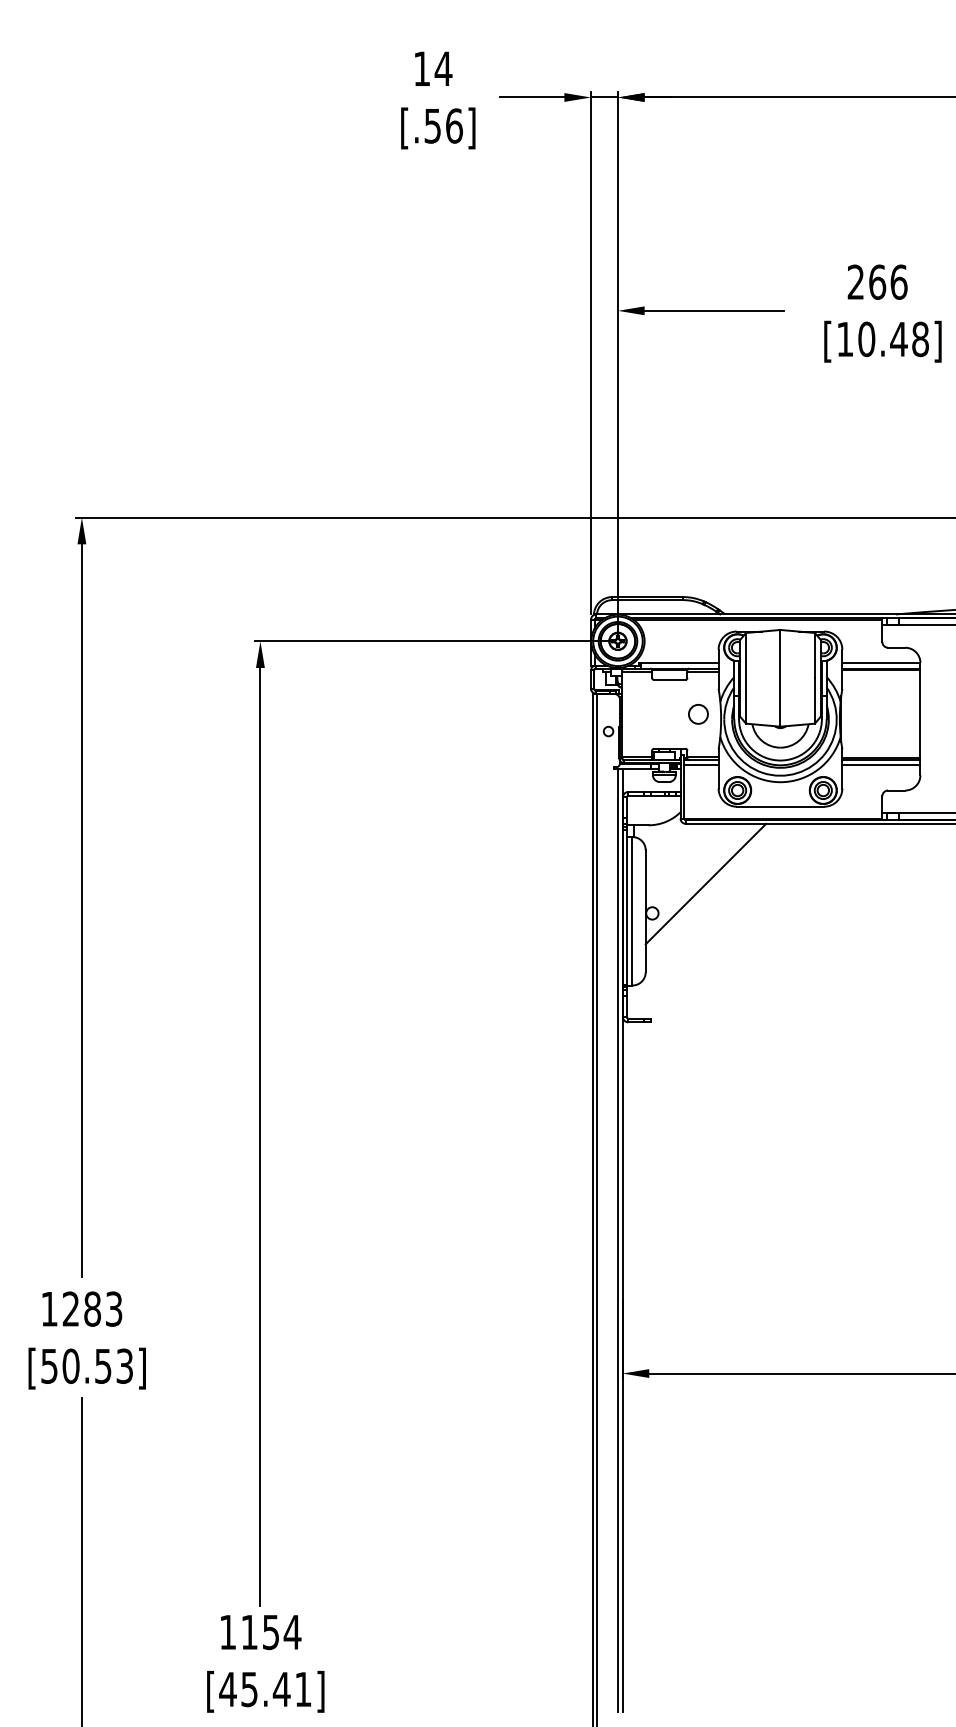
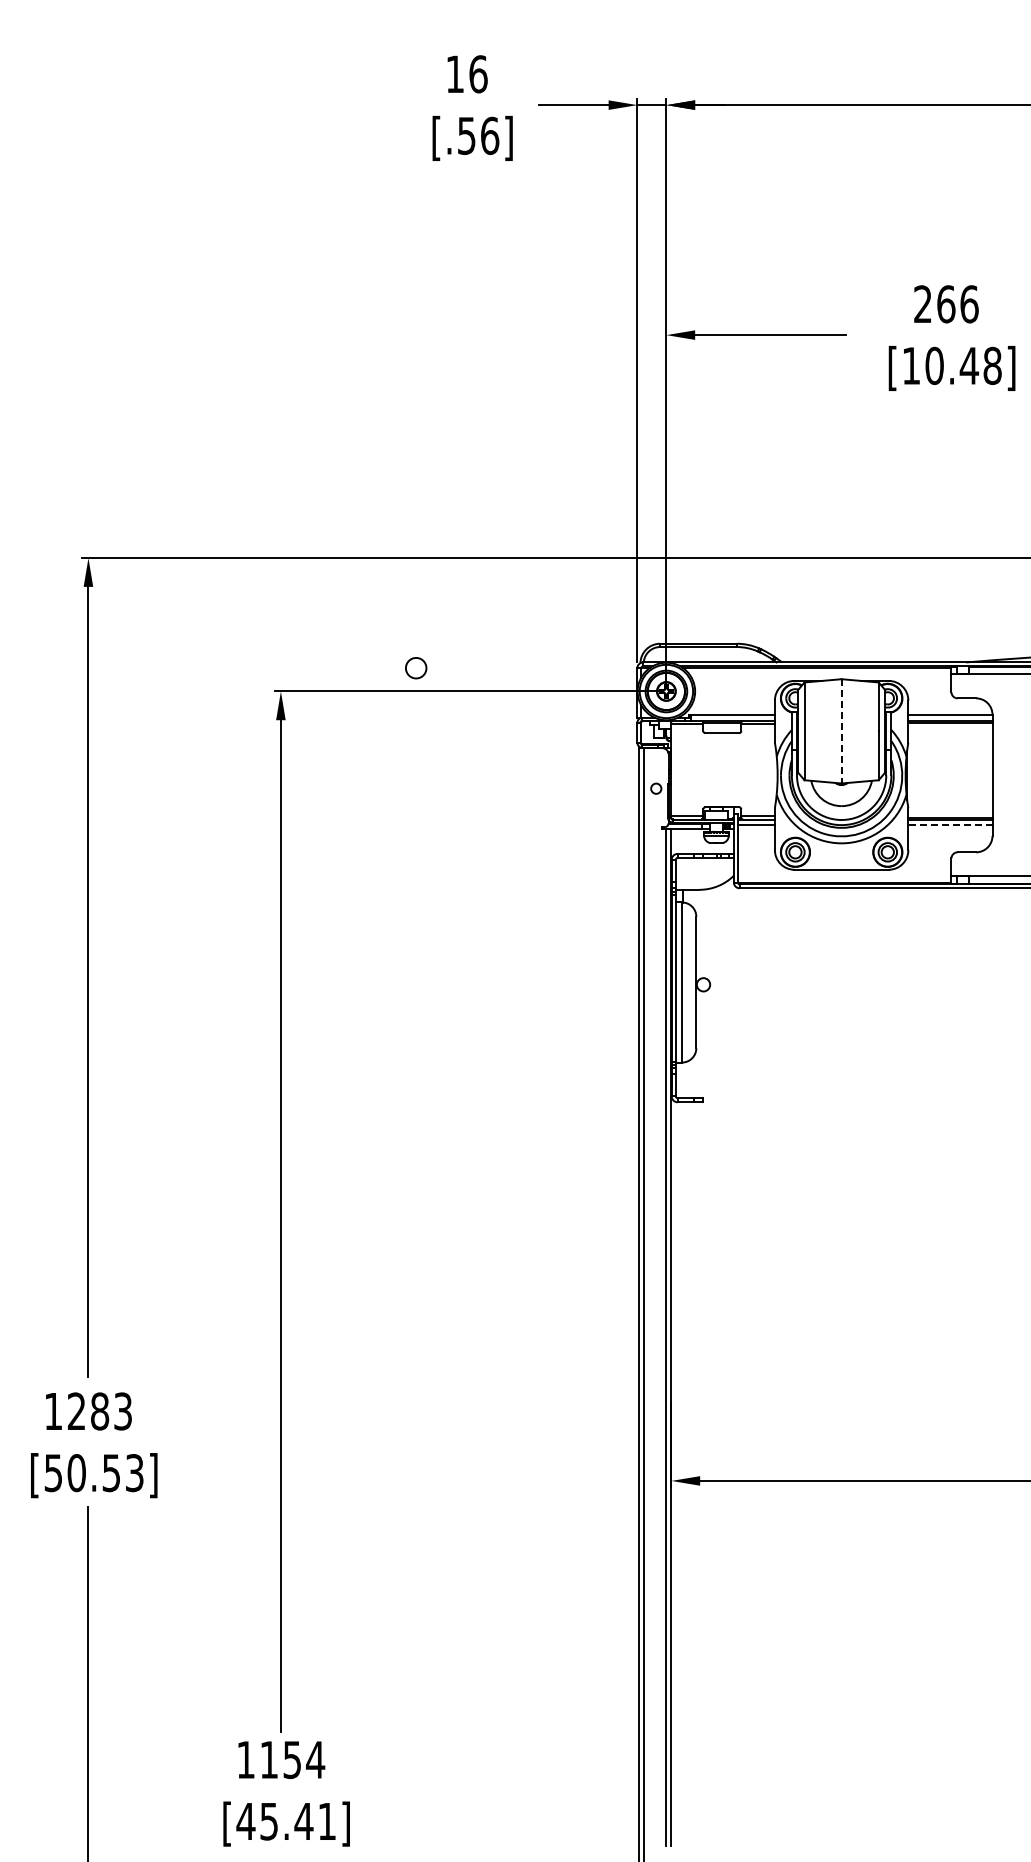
text: (443, 69) -> (478, 74), 14 -> 16
line: (780, 678) -> (841, 731), solid -> dashed
circle: (698, 714) -> (416, 668), moved
line: (880, 765) -> (949, 825), solid -> dashed
line: (706, 884) -> (761, 953), removed

